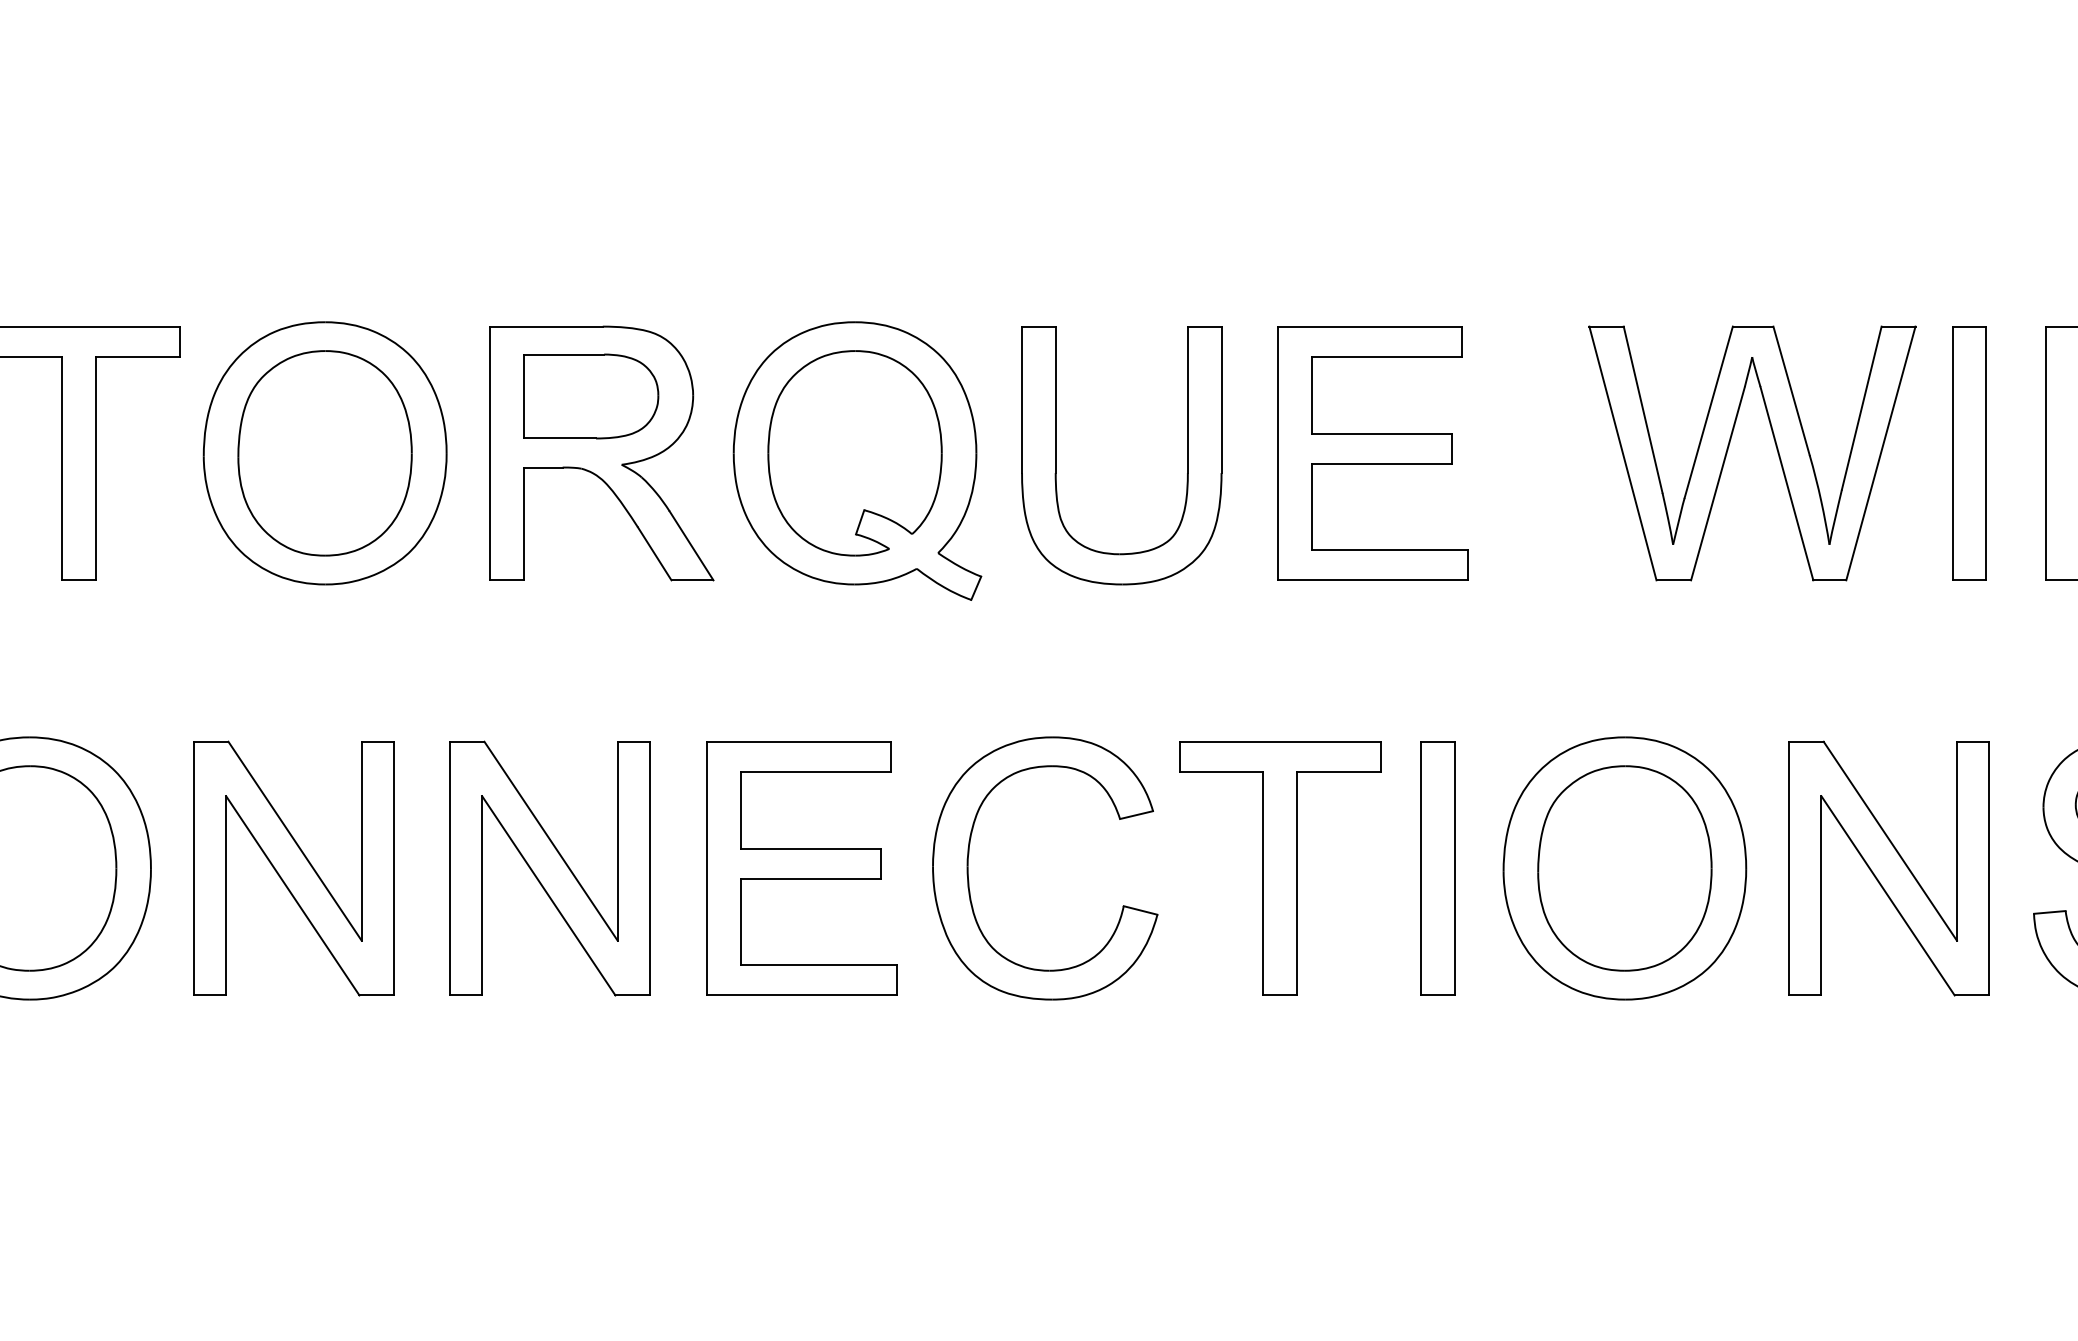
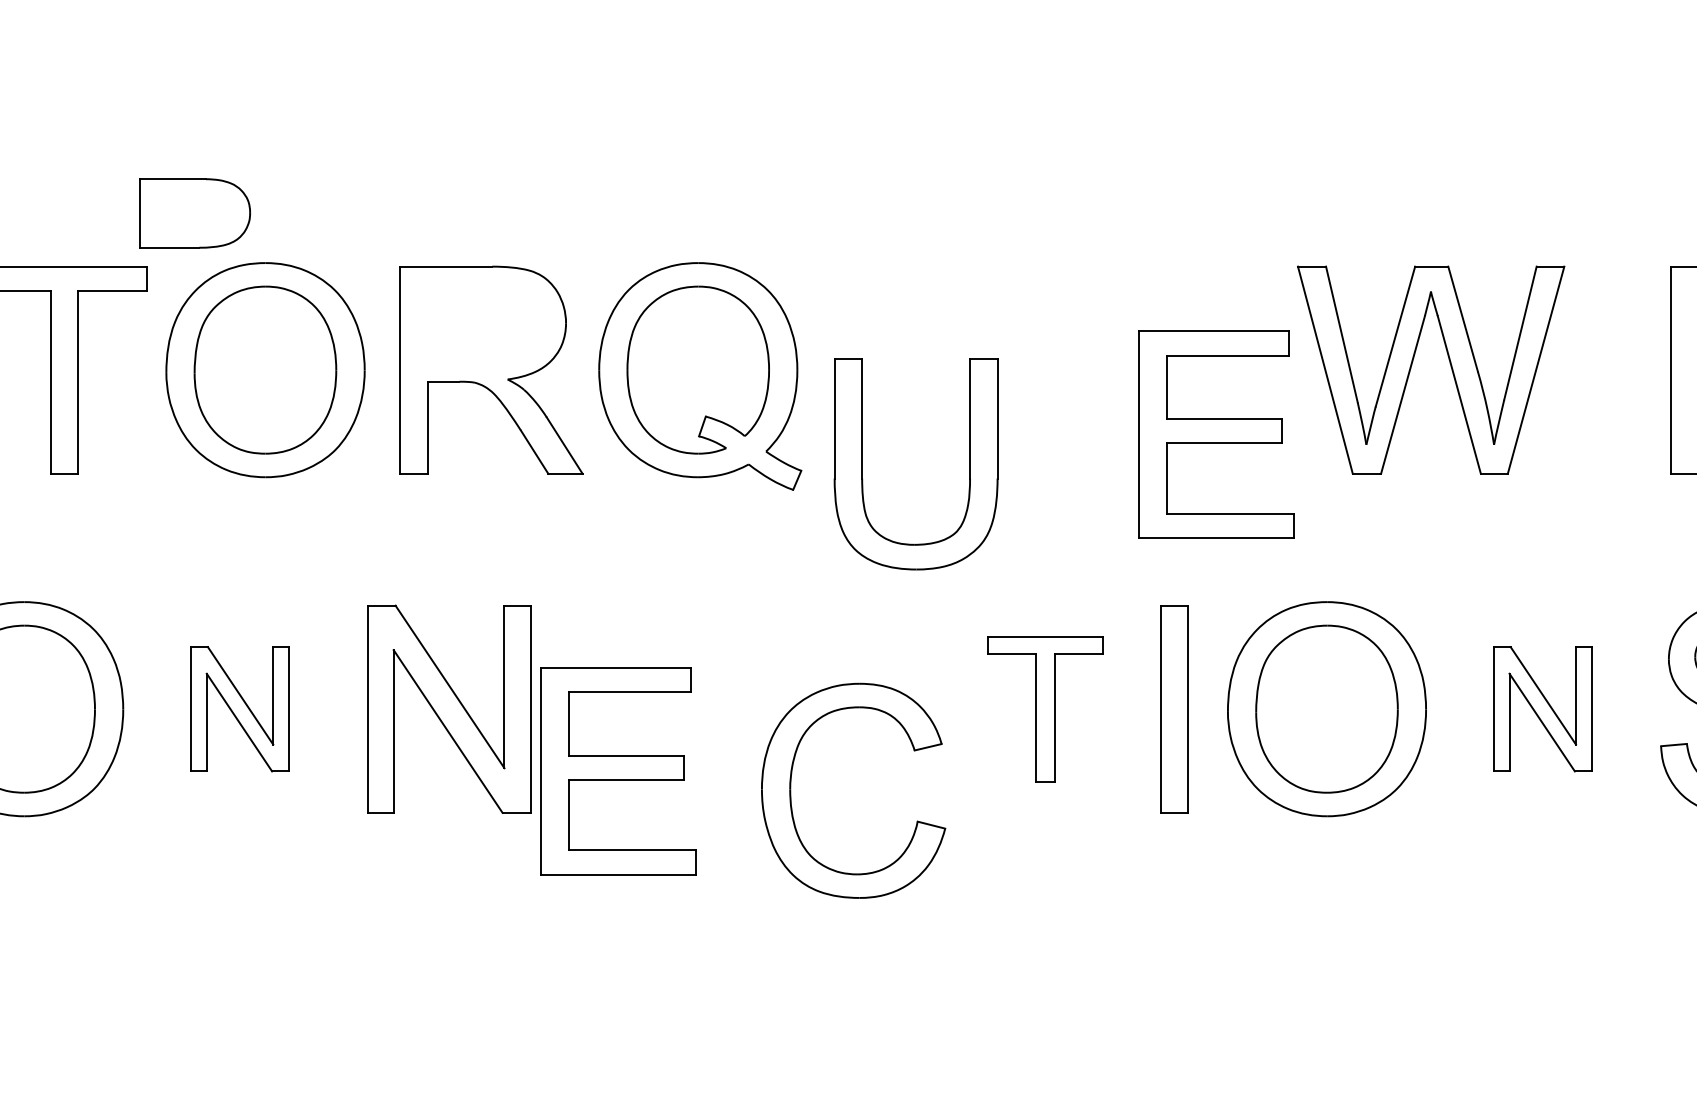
part: (591, 396) -> (195, 213), moved
part: (1372, 453) -> (1216, 434), moved
part: (1969, 453) -> (1608, 370), removed
part: (1056, 455) -> (862, 464), moved
part: (293, 868) -> (239, 709), size x0.6
part: (801, 868) -> (618, 771), moved
part: (1280, 868) -> (1045, 709), size x0.7
part: (1888, 868) -> (1542, 709), size x0.6
part: (969, 880) -> (791, 800), moved

